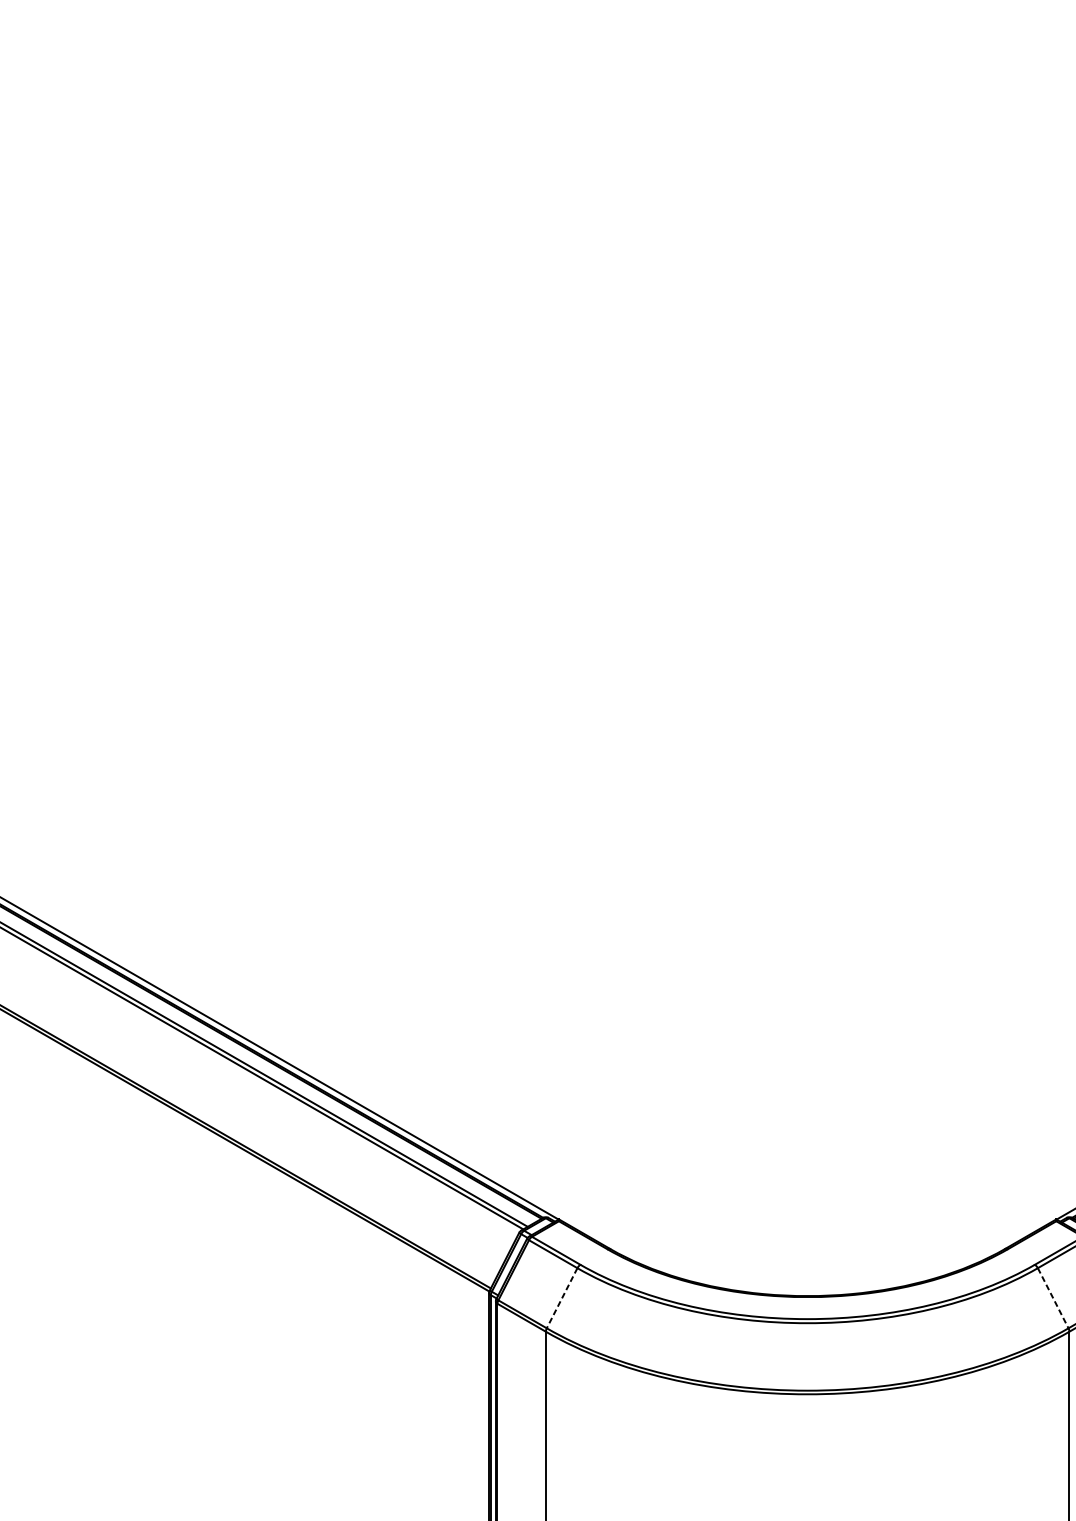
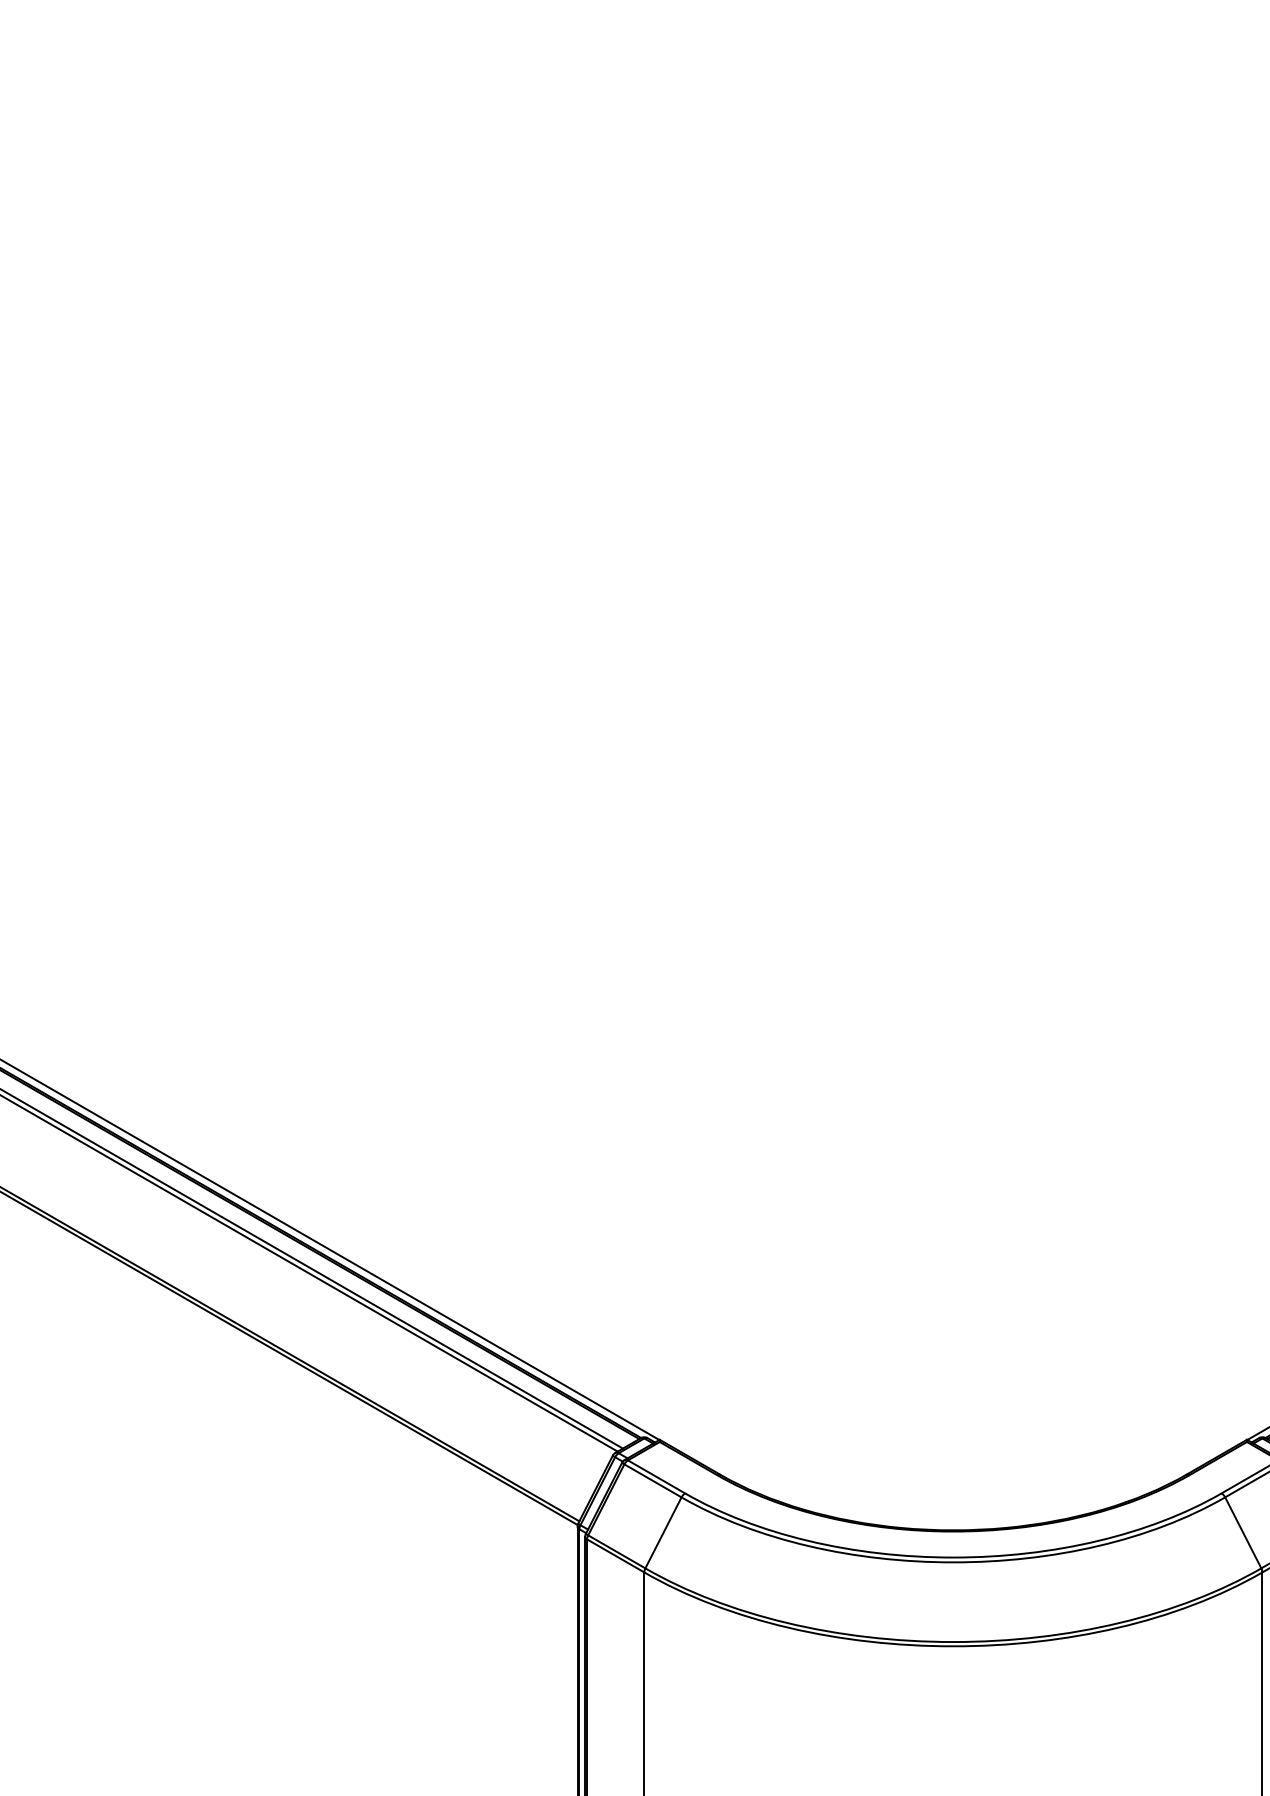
line: (562, 1297) -> (663, 1532), dashed -> solid
line: (1053, 1297) -> (1243, 1532), dashed -> solid

